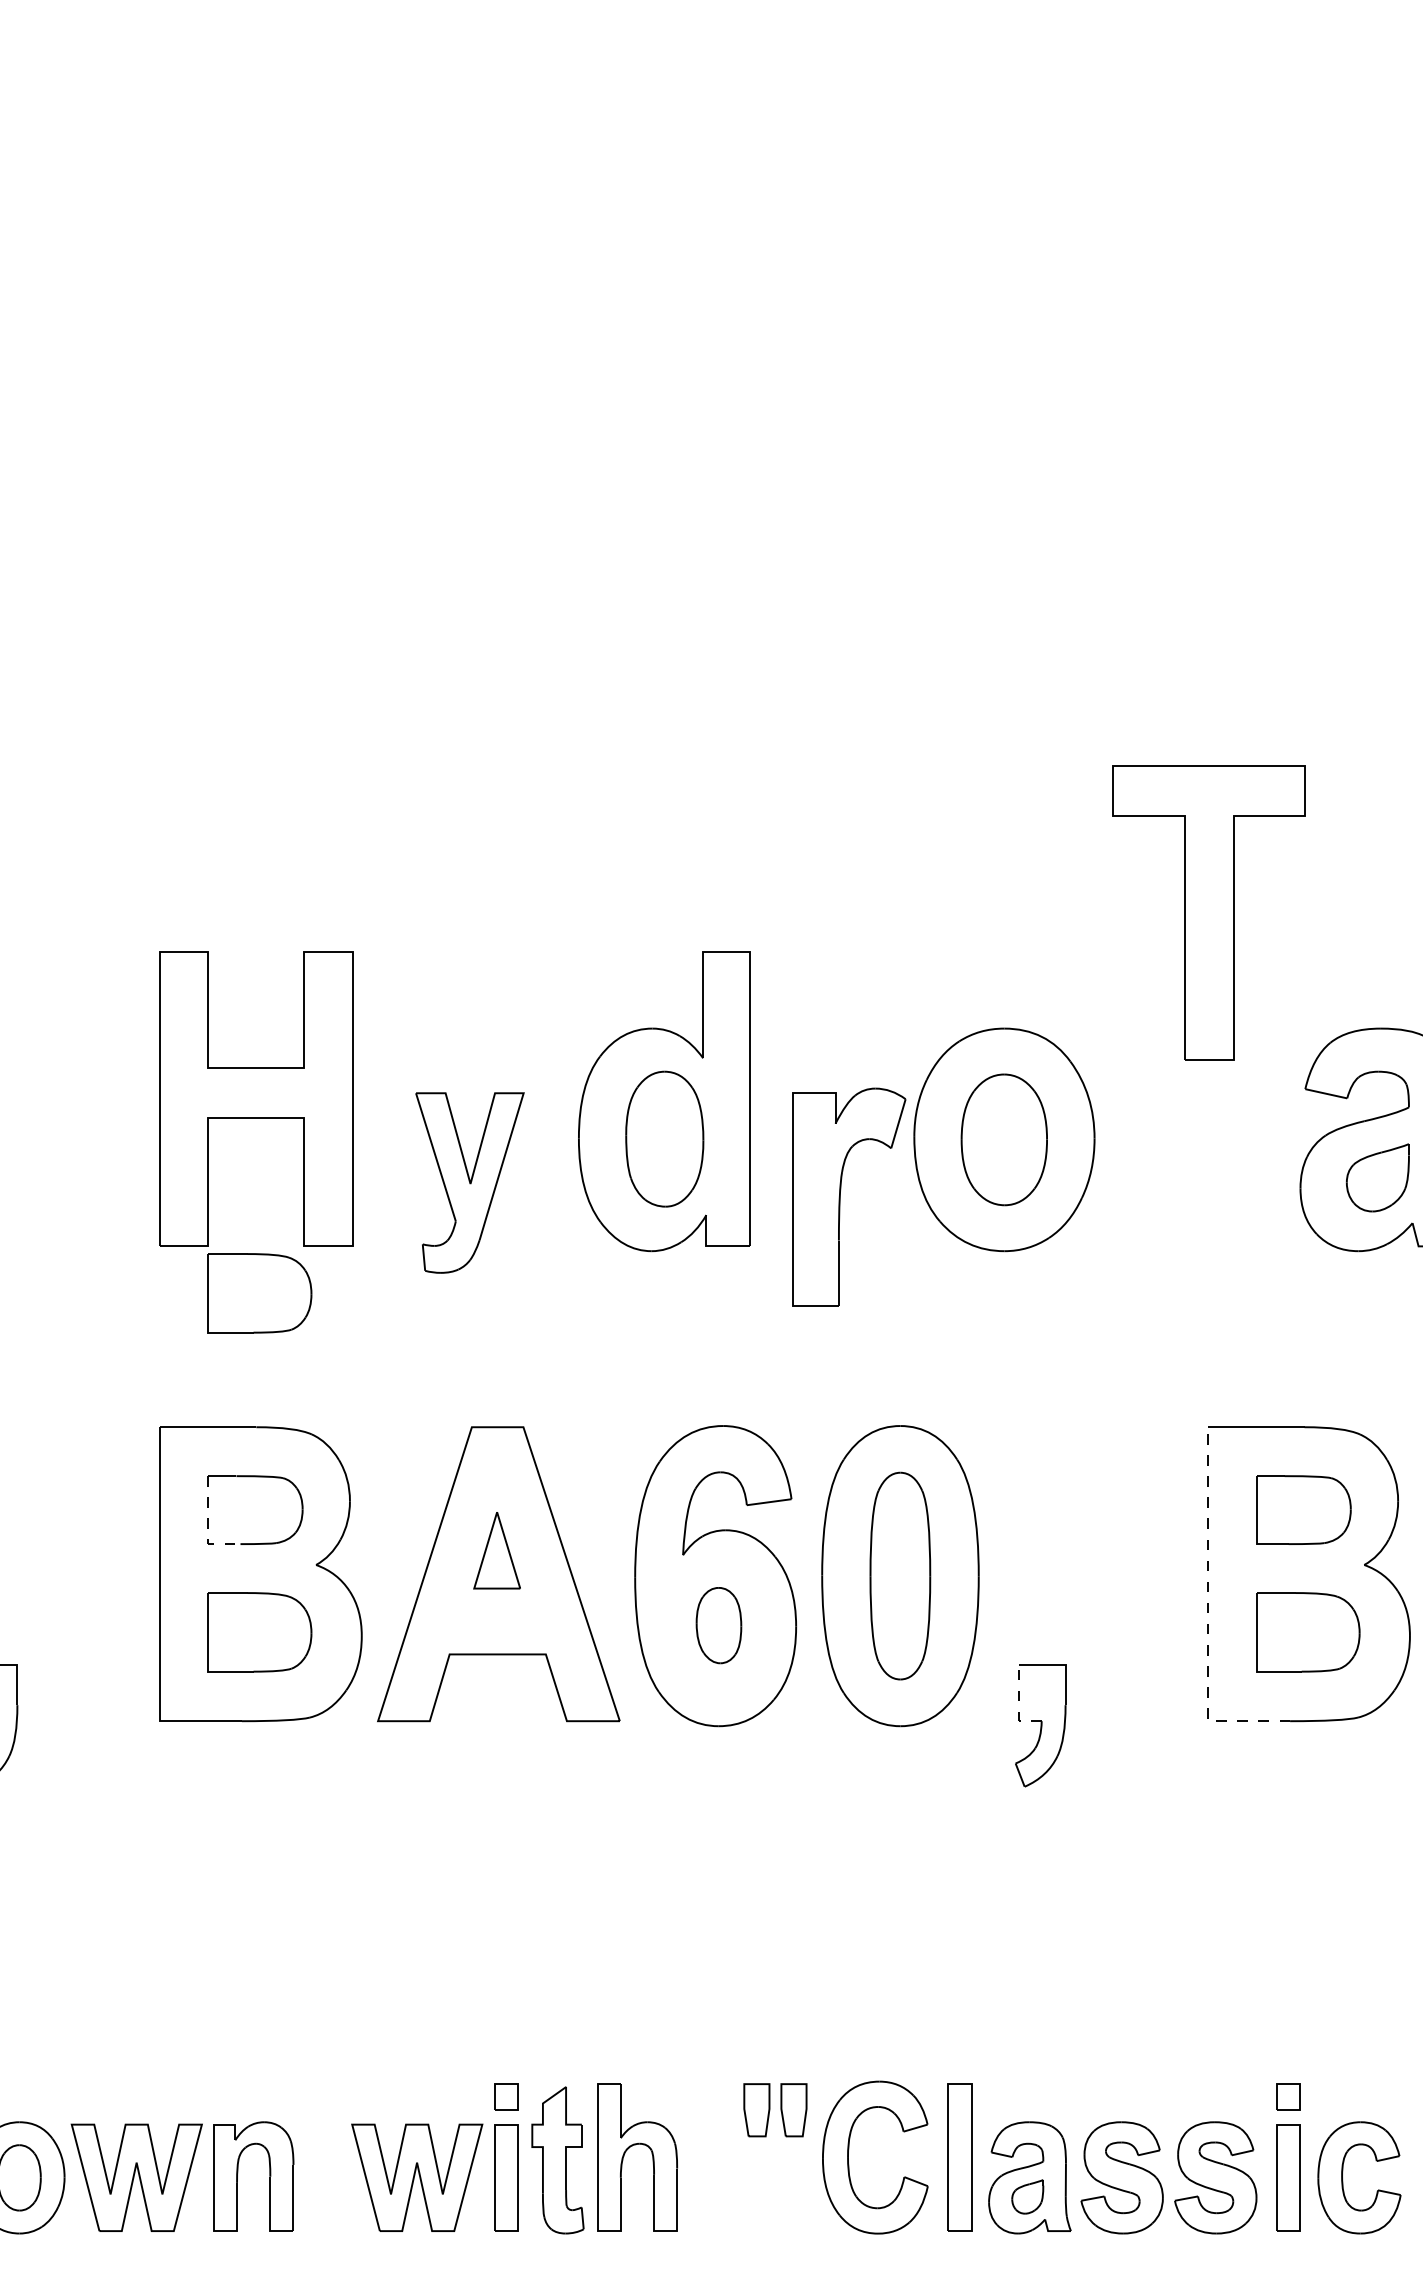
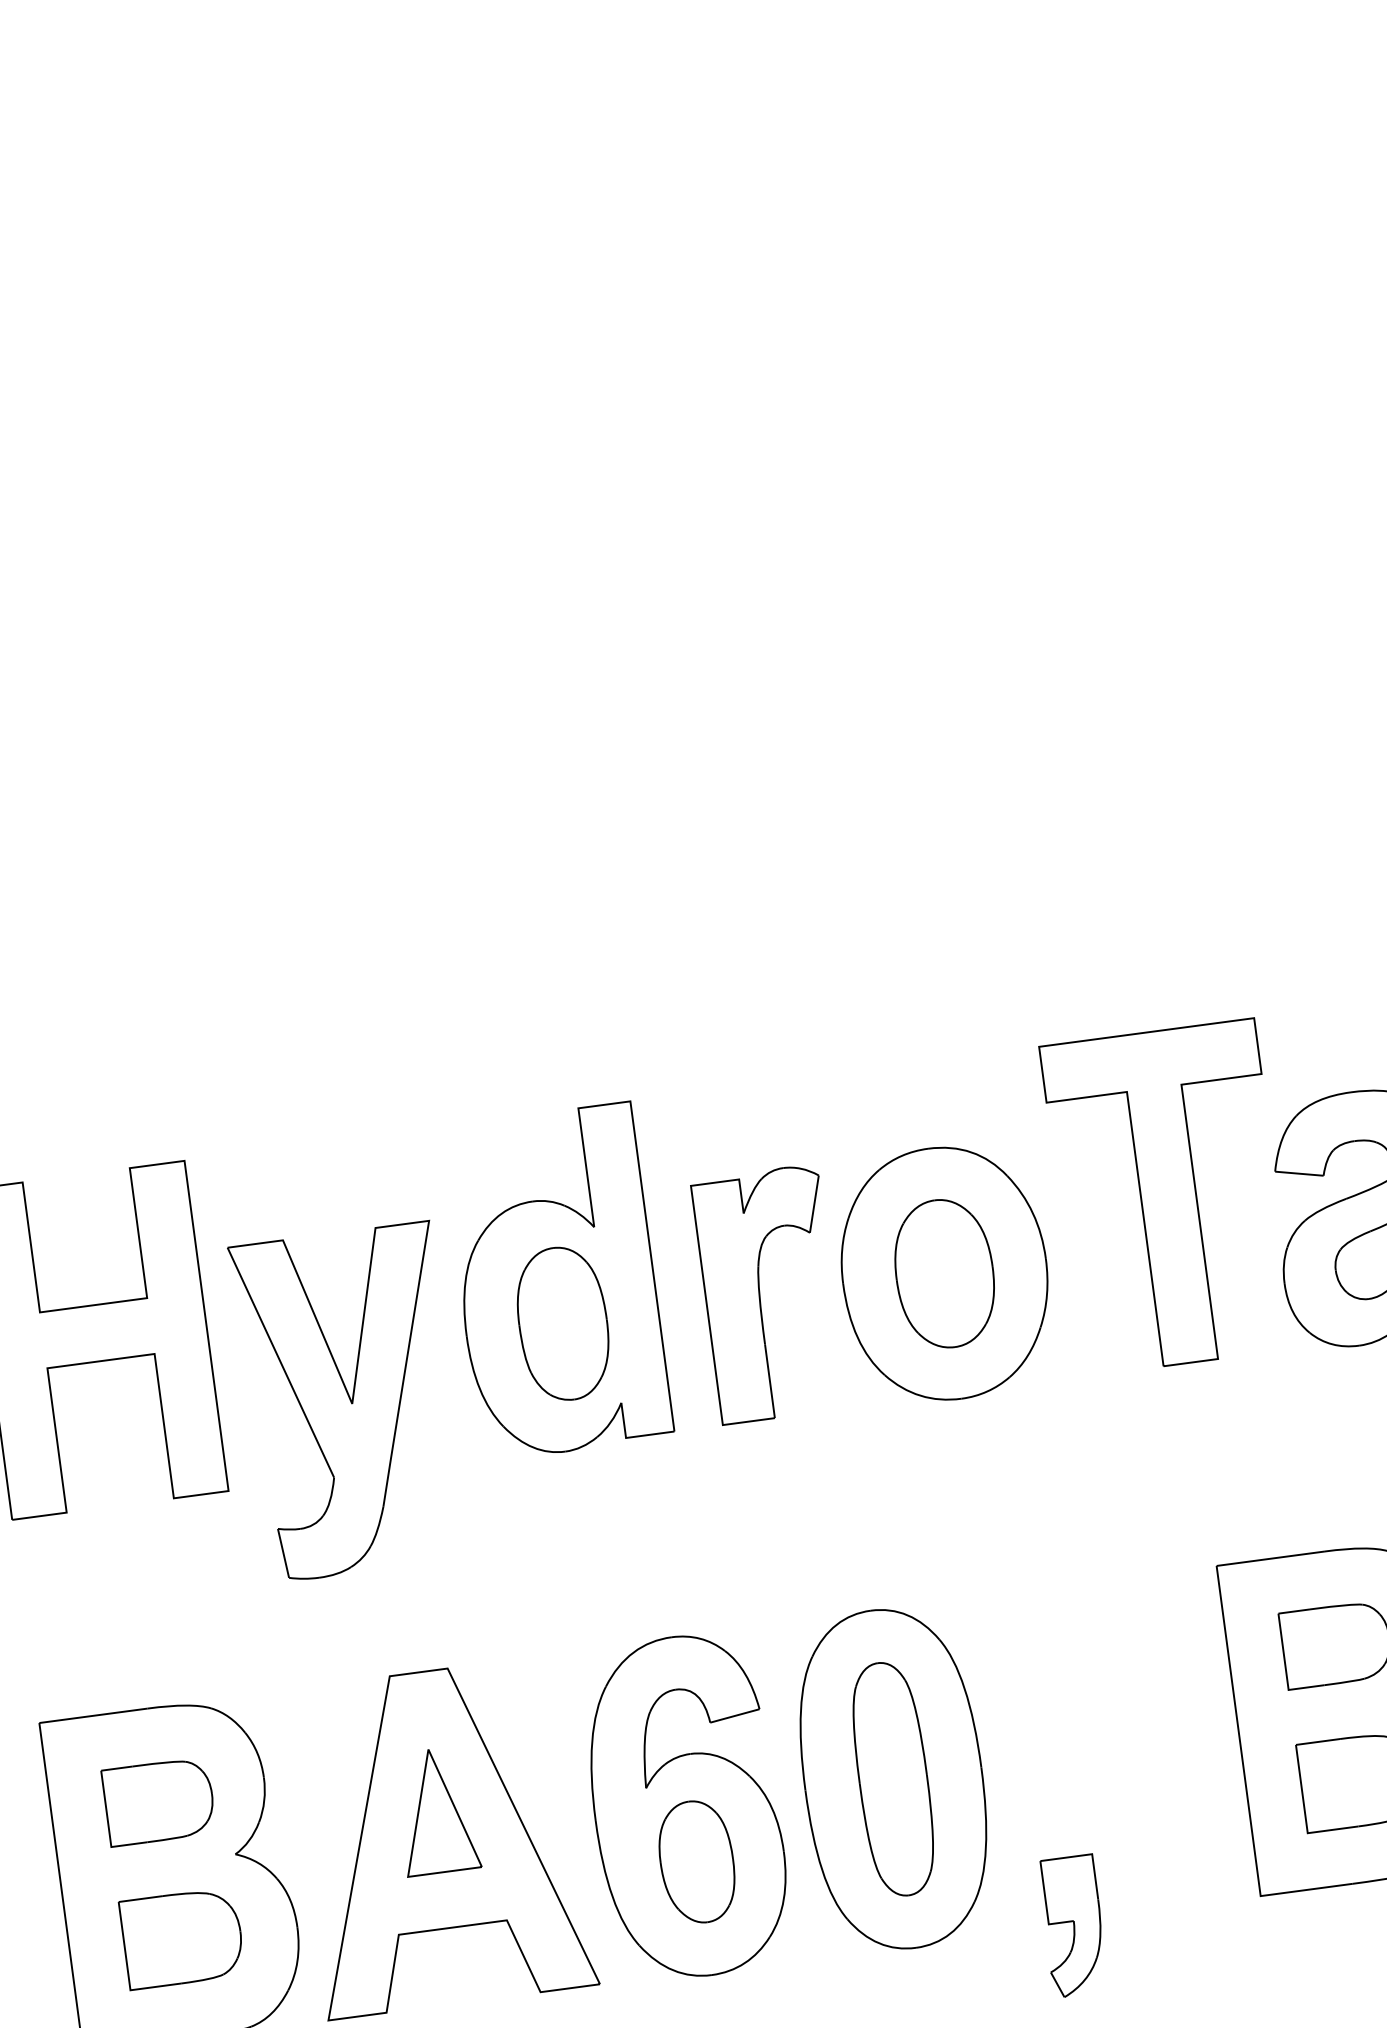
part: (1208, 912) -> (1167, 1196), moved
part: (469, 1182) -> (350, 1401), size x1.67
part: (840, 1196) -> (760, 1294), moved
part: (259, 1293) -> (131, 1557), removed
line: (208, 1527) -> (108, 1828), dashed -> solid
part: (496, 1550) -> (435, 1811), size x1.43
line: (1208, 1615) -> (1245, 1777), dashed -> solid
part: (718, 1625) -> (696, 1861), size x1.43
line: (1019, 1704) -> (1046, 1905), dashed -> solid

